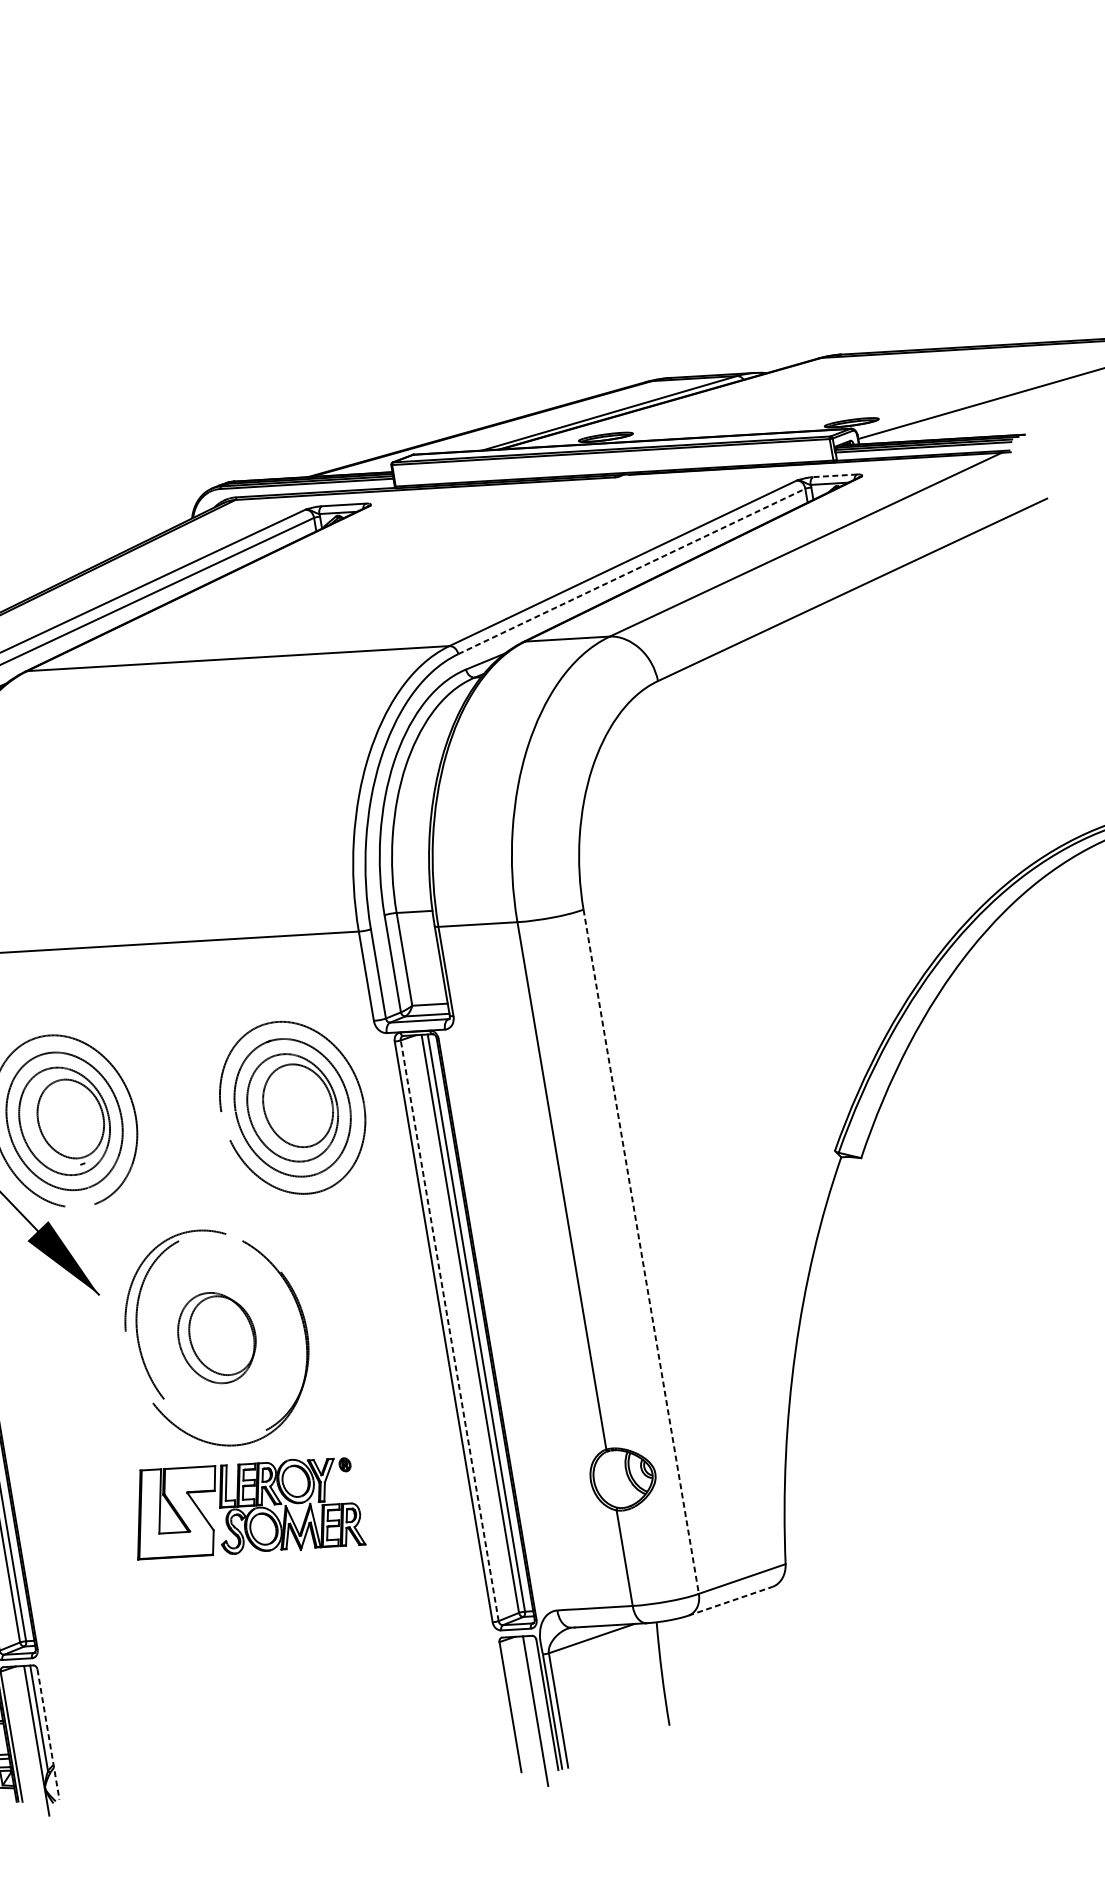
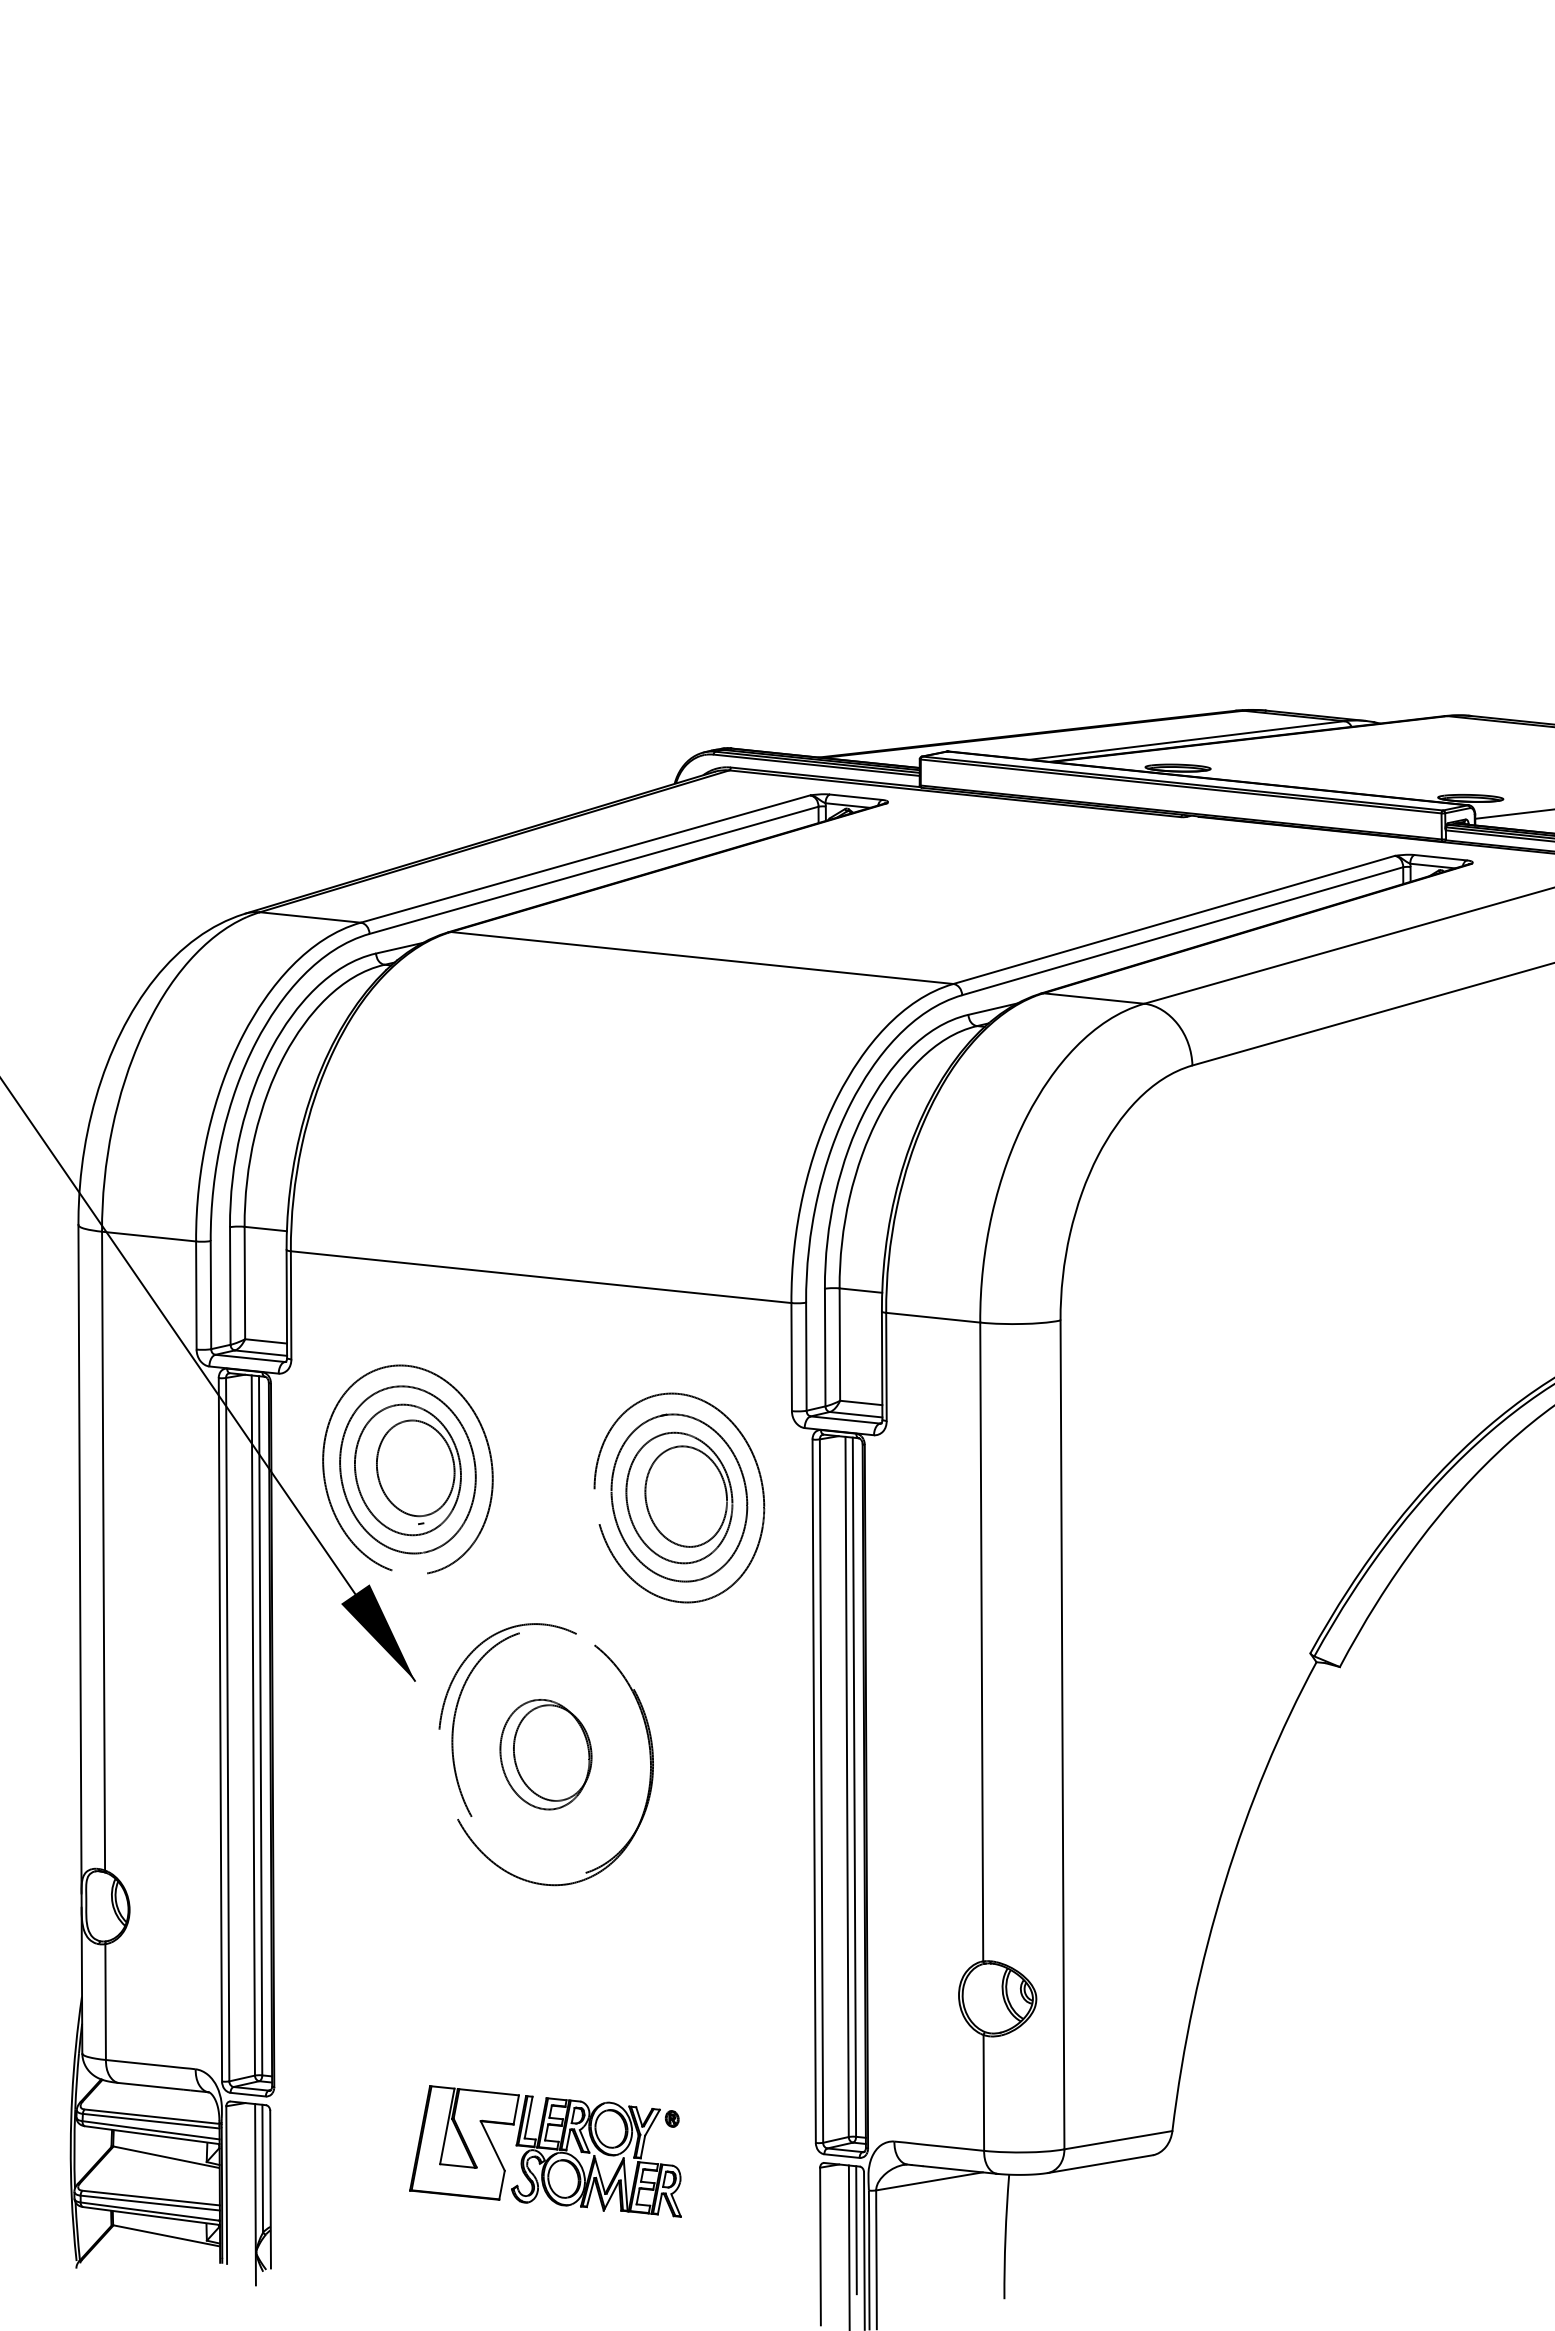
line: (834, 475) -> (1440, 857), dashed -> solid
line: (631, 571) -> (1182, 931), dashed -> solid
line: (641, 1252) -> (1062, 1735), dashed -> solid
line: (449, 1331) -> (821, 1791), dashed -> solid
part: (244, 1508) -> (545, 2151), moved
line: (730, 1601) -> (1100, 2164), dashed -> solid
line: (538, 1689) -> (856, 2230), added
line: (48, 1734) -> (270, 2189), dashed -> solid

